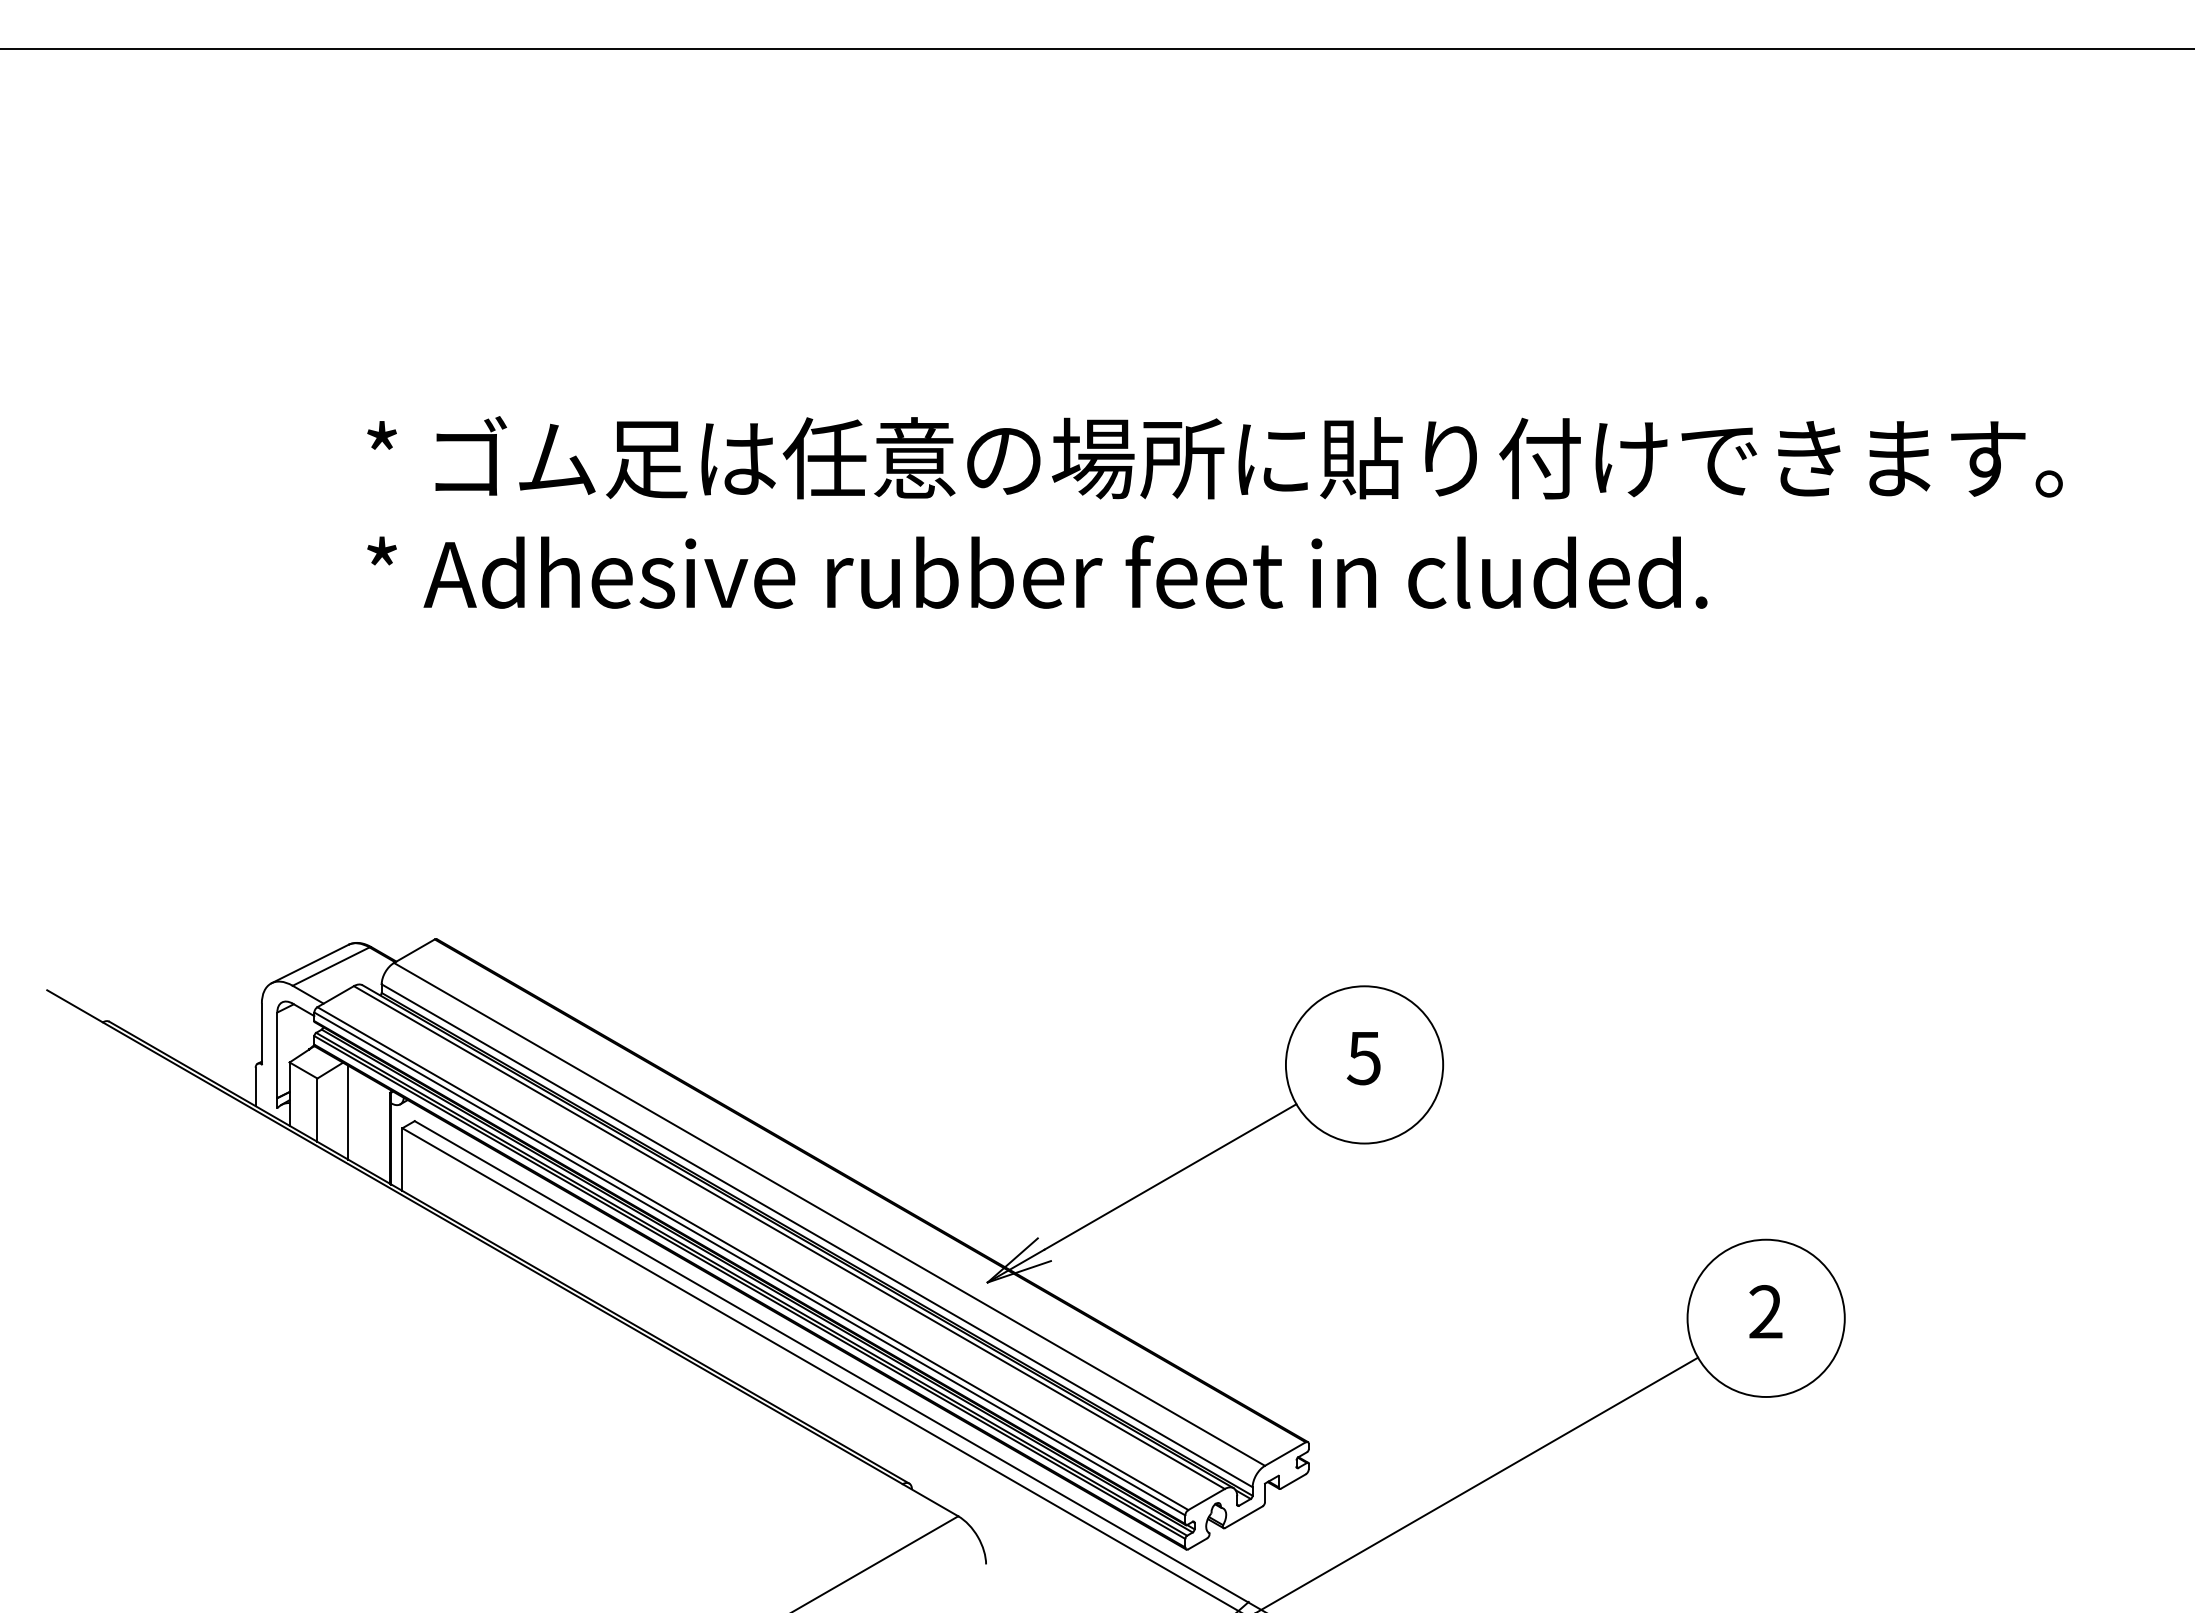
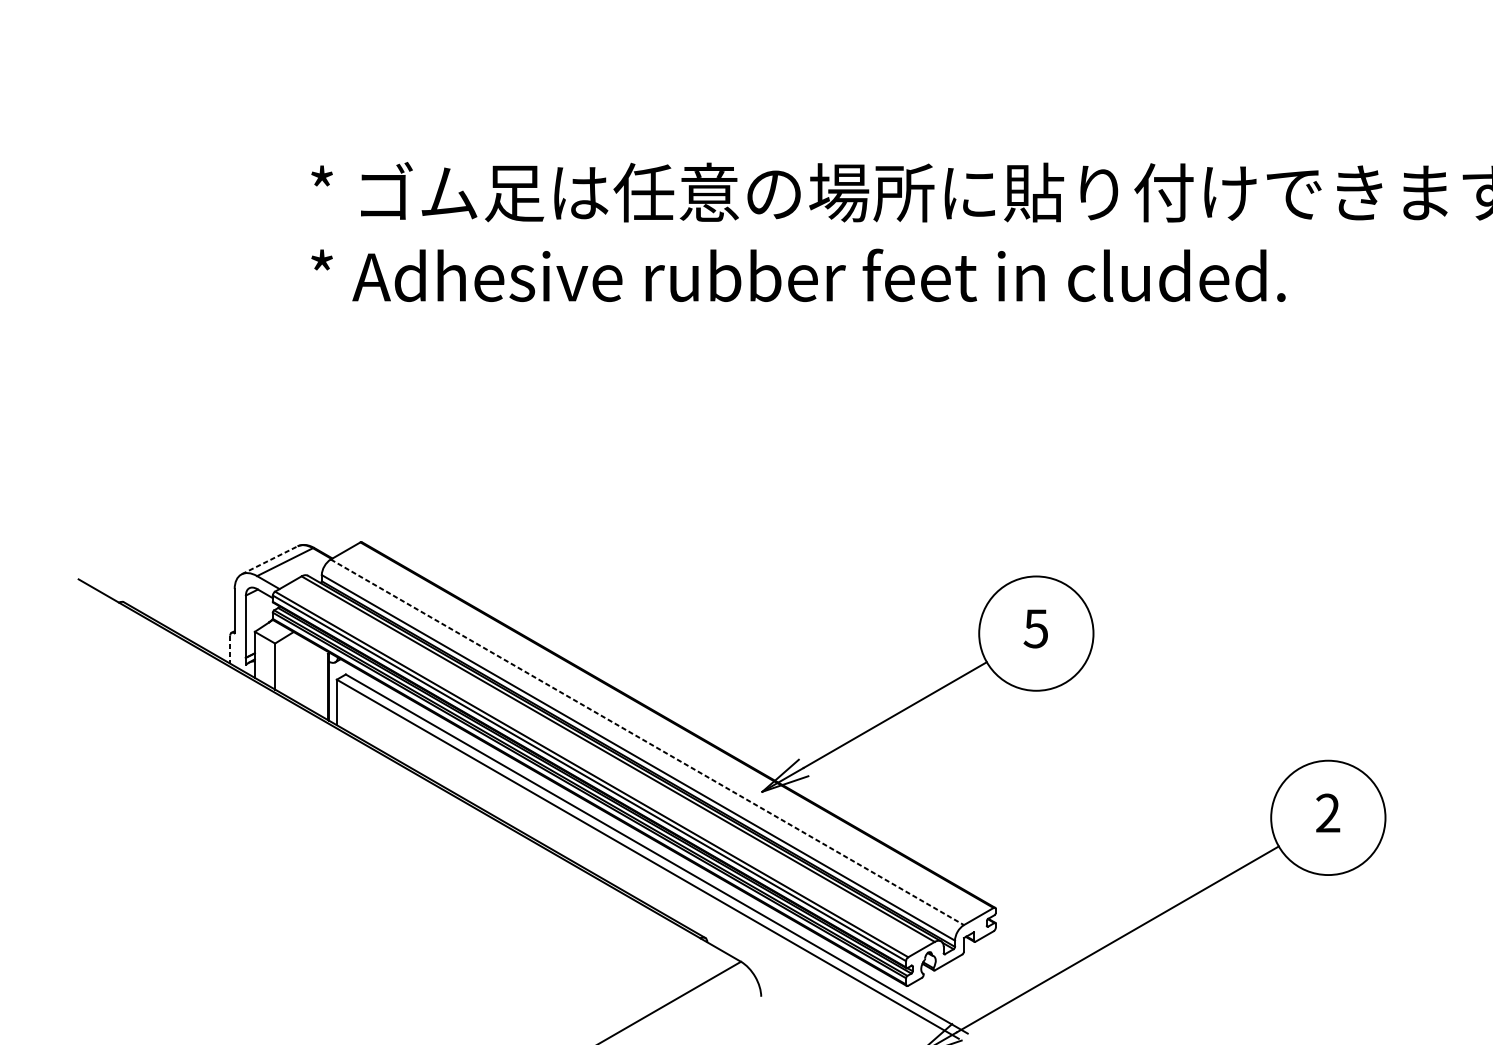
line: (310, 964) -> (270, 560), solid -> dashed
line: (255, 1087) -> (230, 650), solid -> dashed
line: (348, 1112) -> (297, 668), removed
line: (829, 1214) -> (647, 742), solid -> dashed

